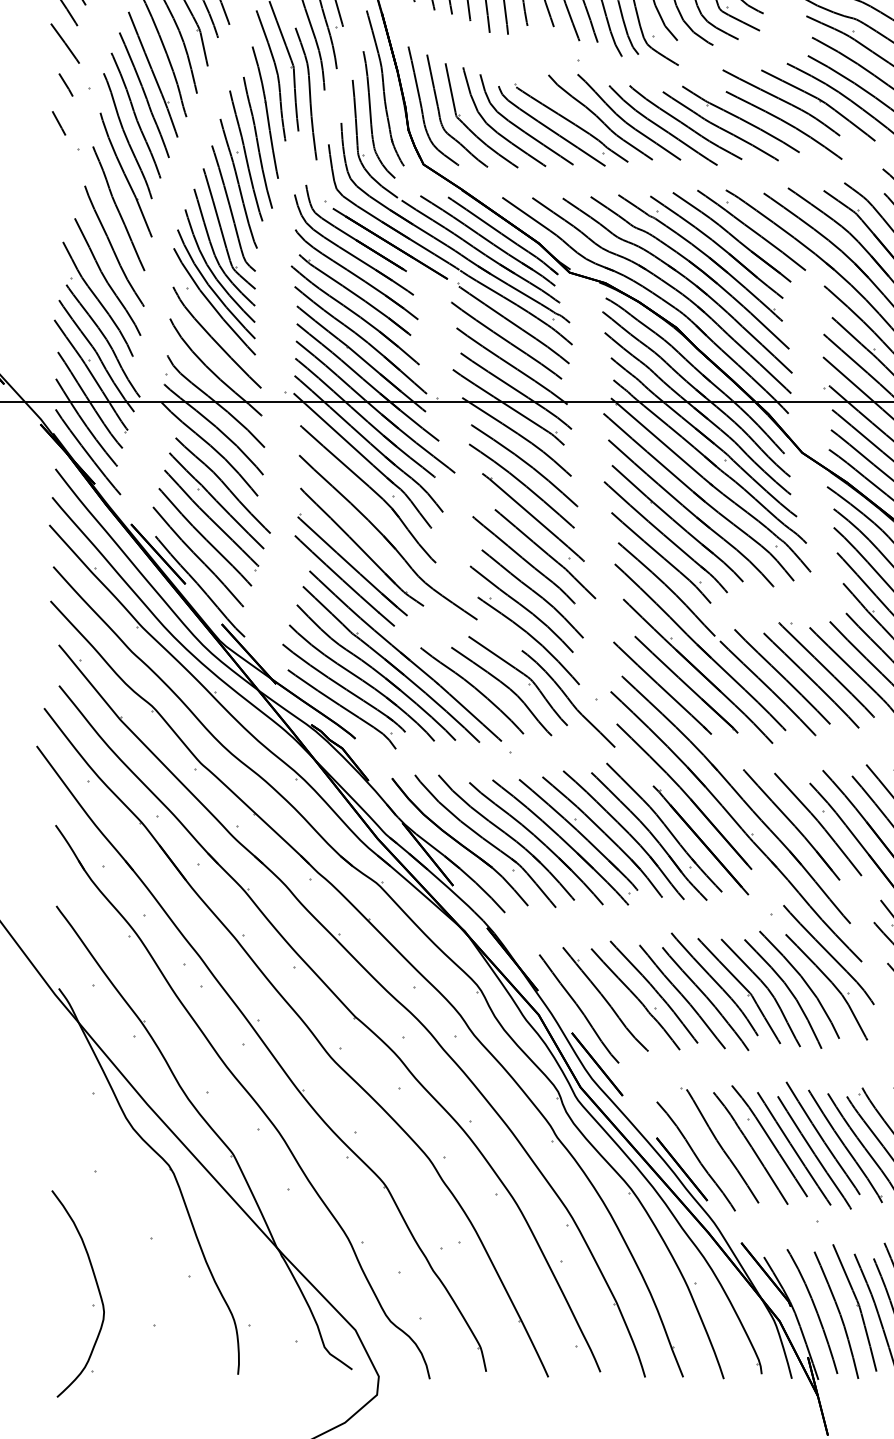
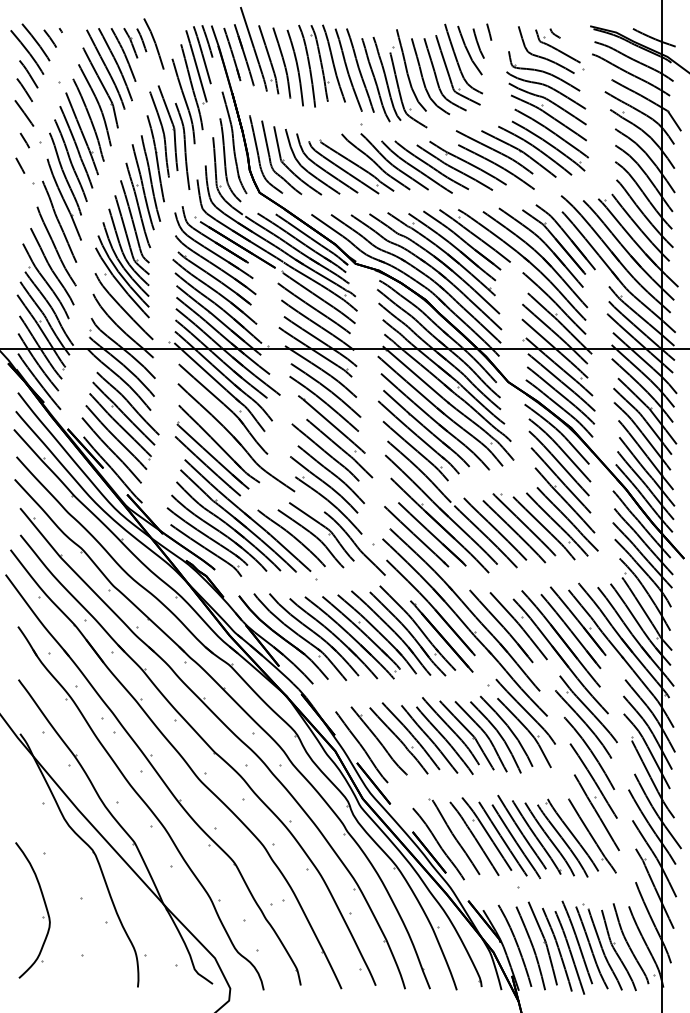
part: (92, 1304) -> (42, 917), moved

